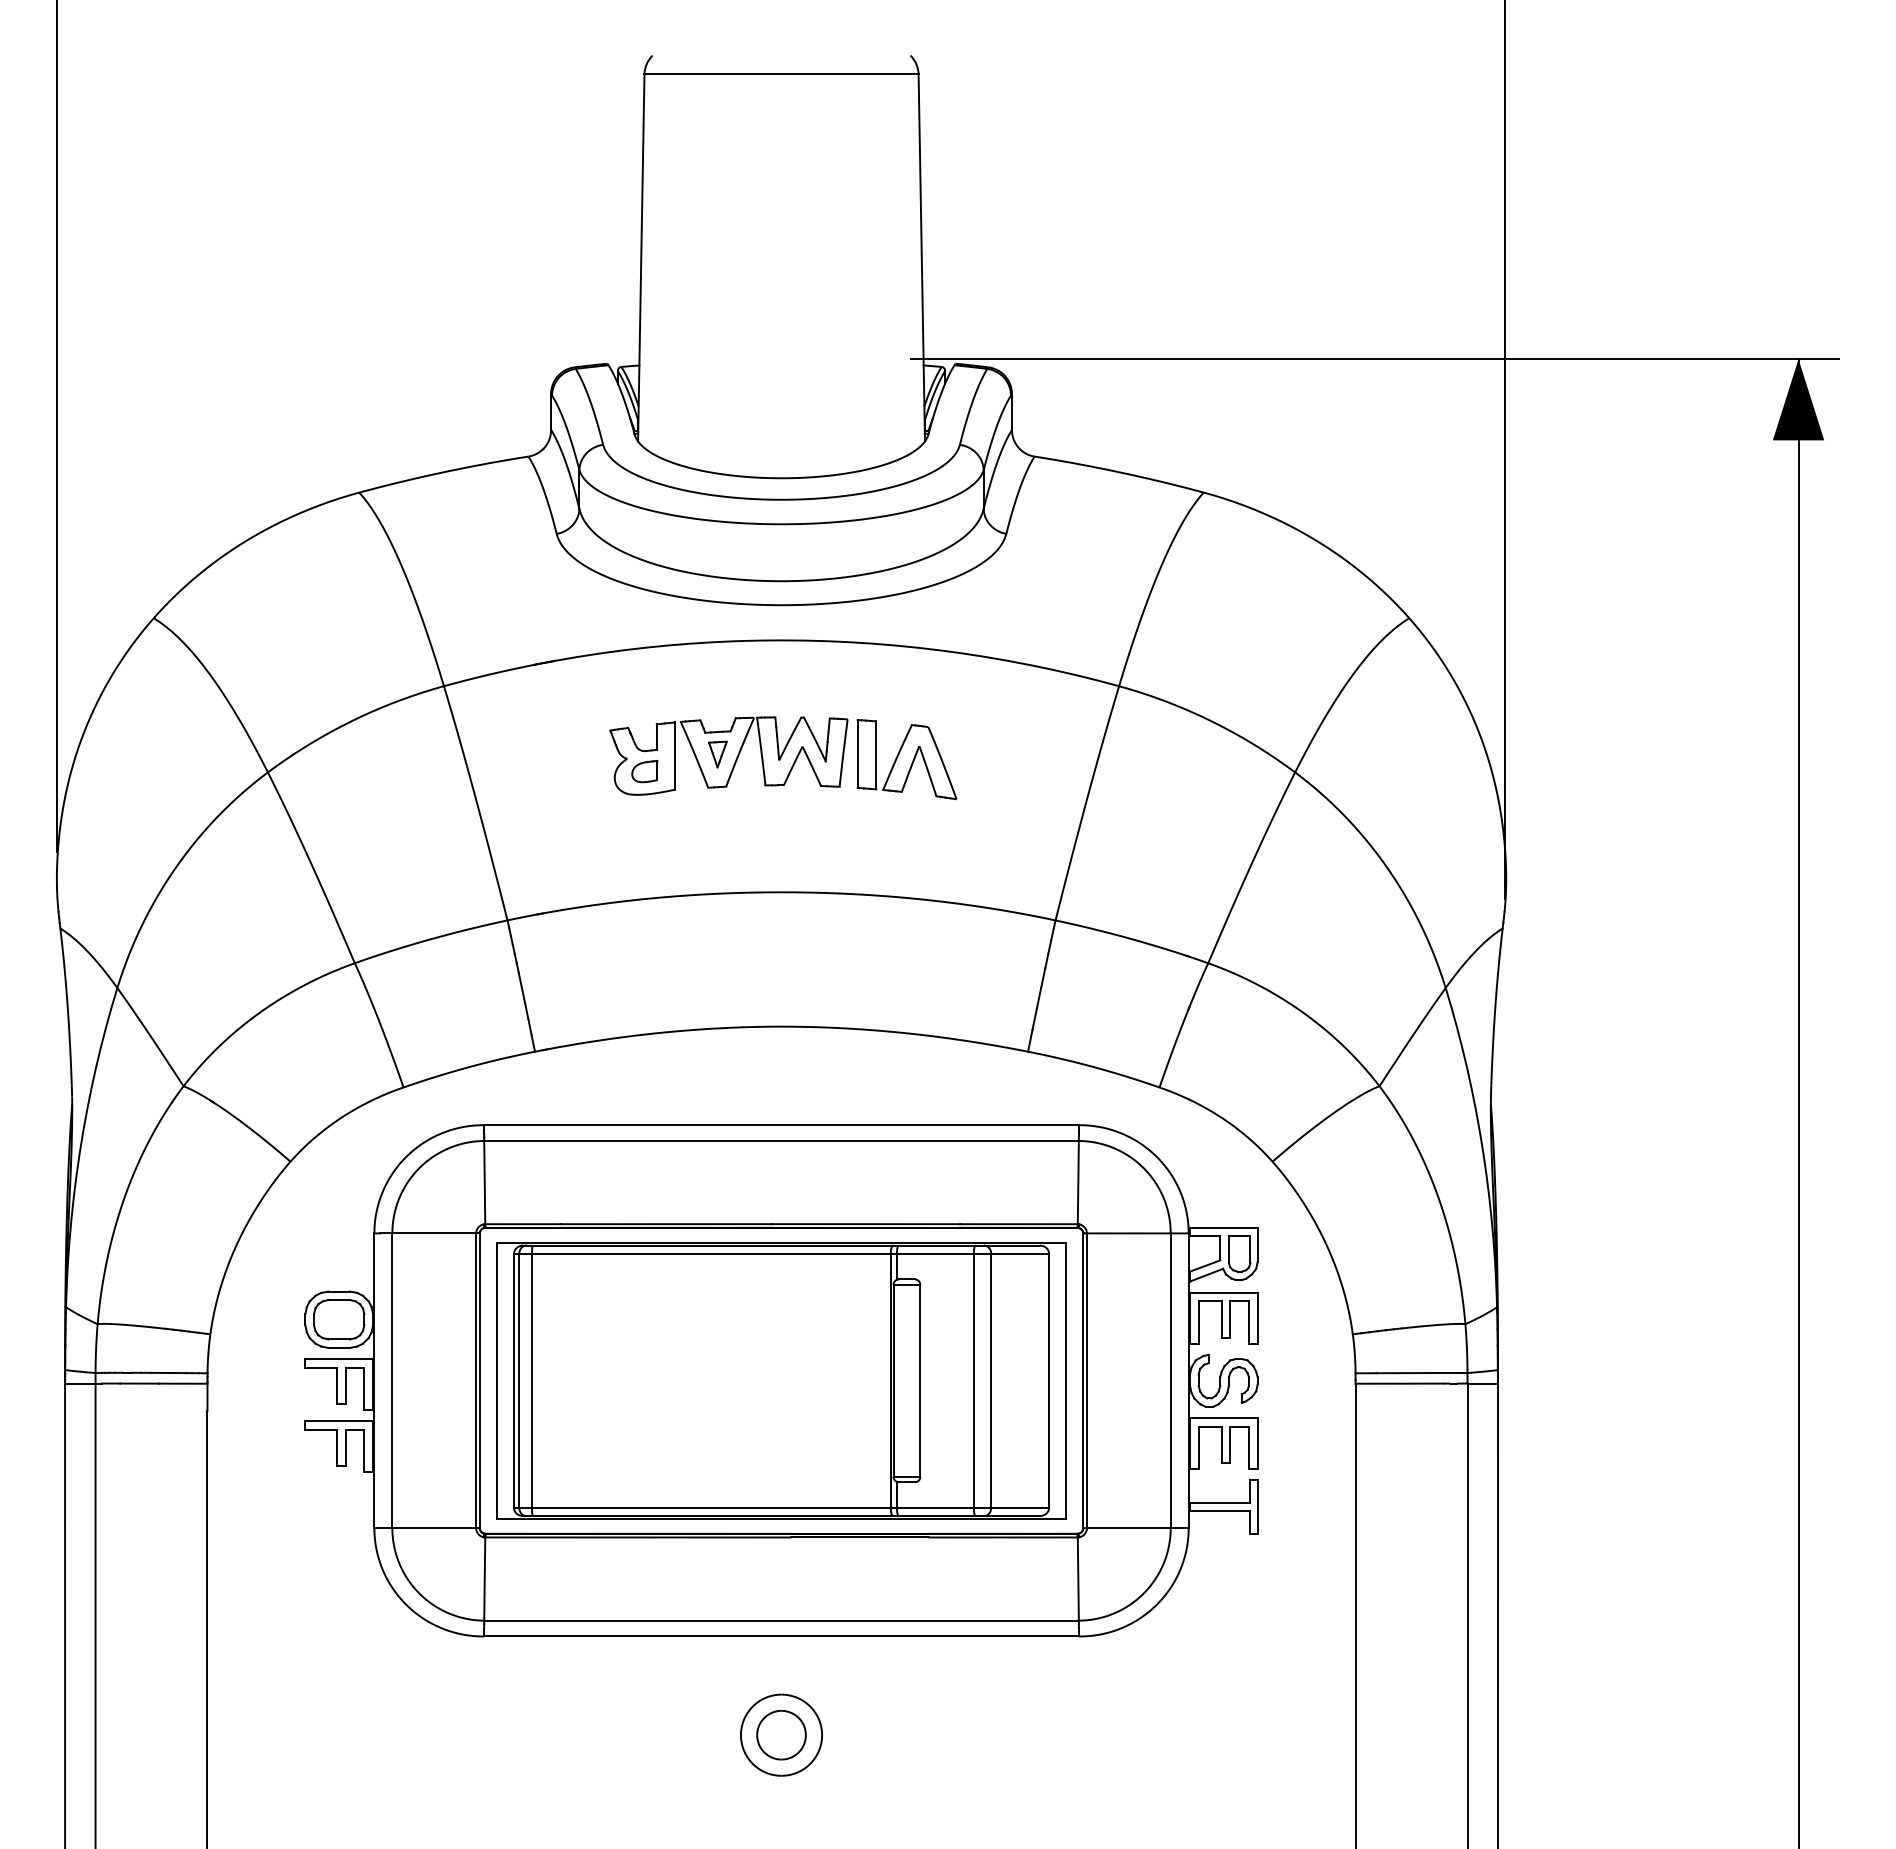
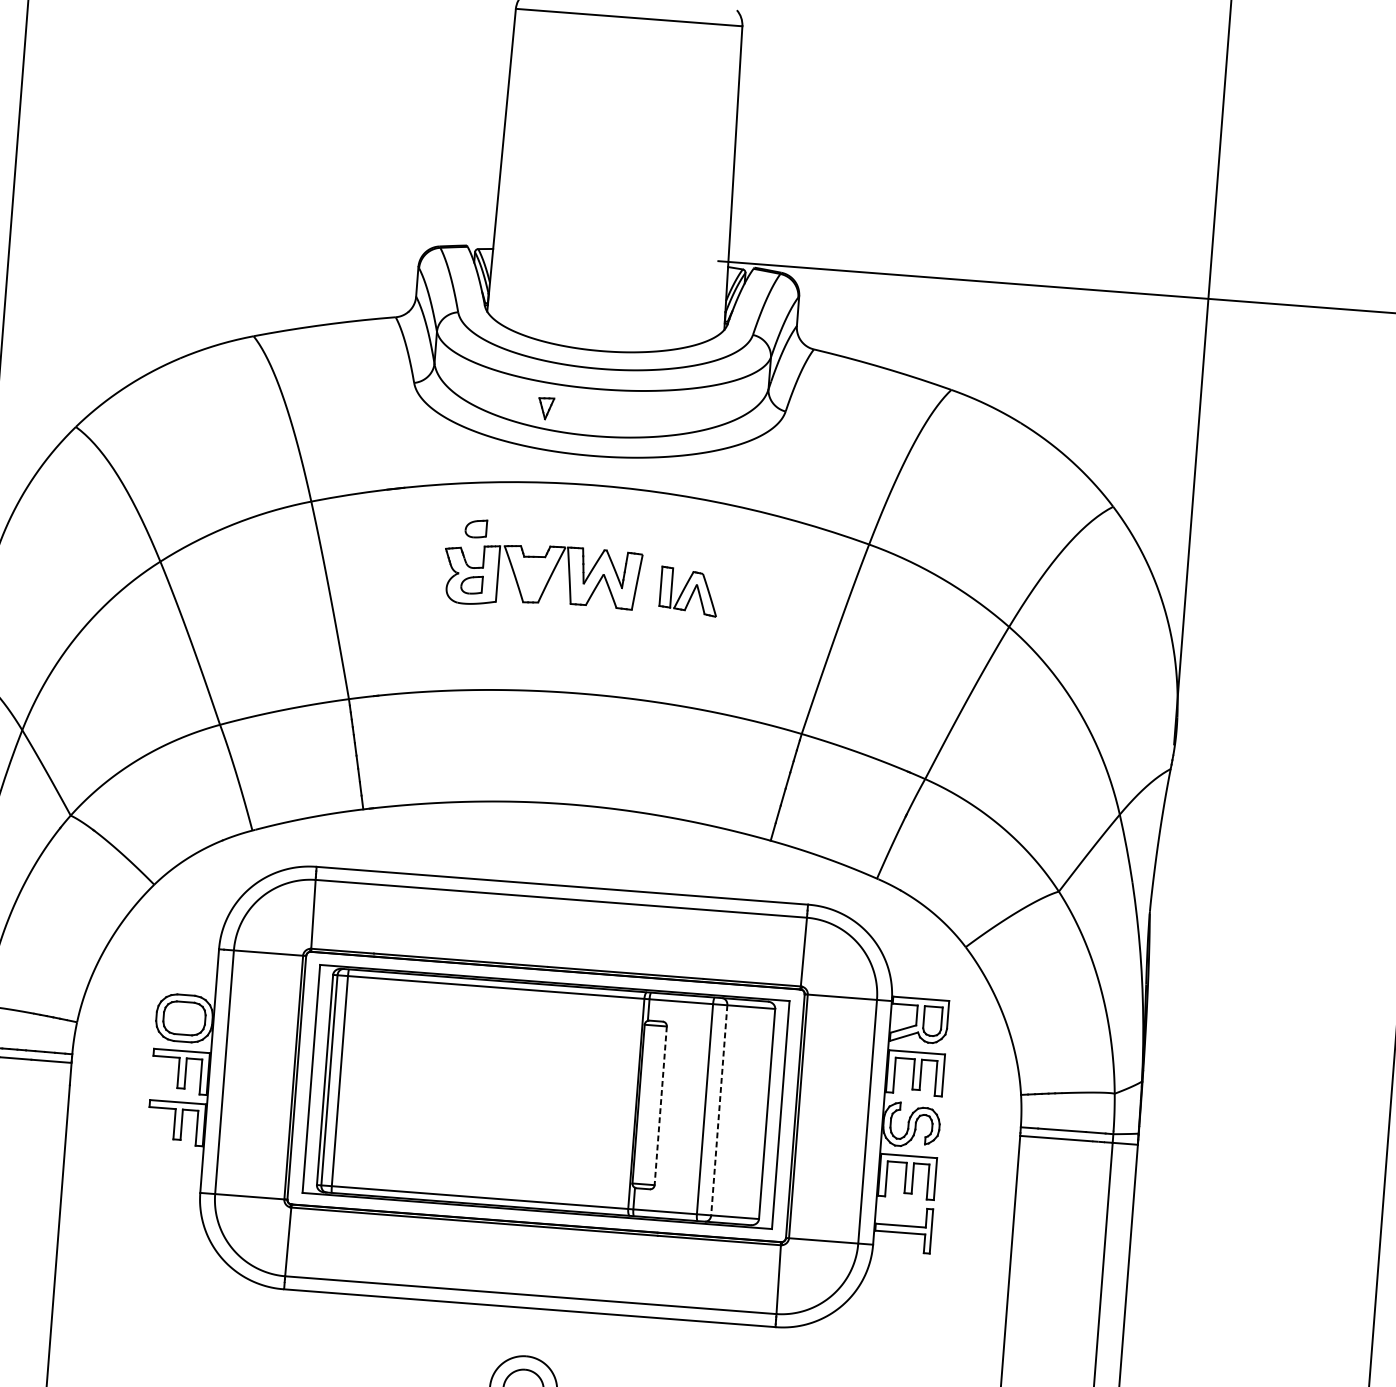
part: (644, 703) -> (475, 528), added
part: (717, 754) -> (545, 408), moved
part: (906, 759) -> (688, 591), size x0.7
line: (920, 1381) -> (660, 1106), solid -> dashed
line: (991, 1381) -> (719, 1110), solid -> dashed

